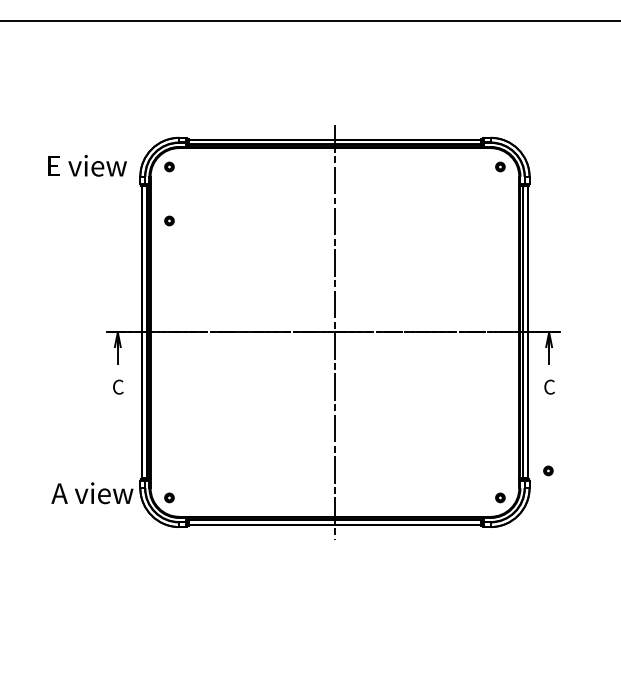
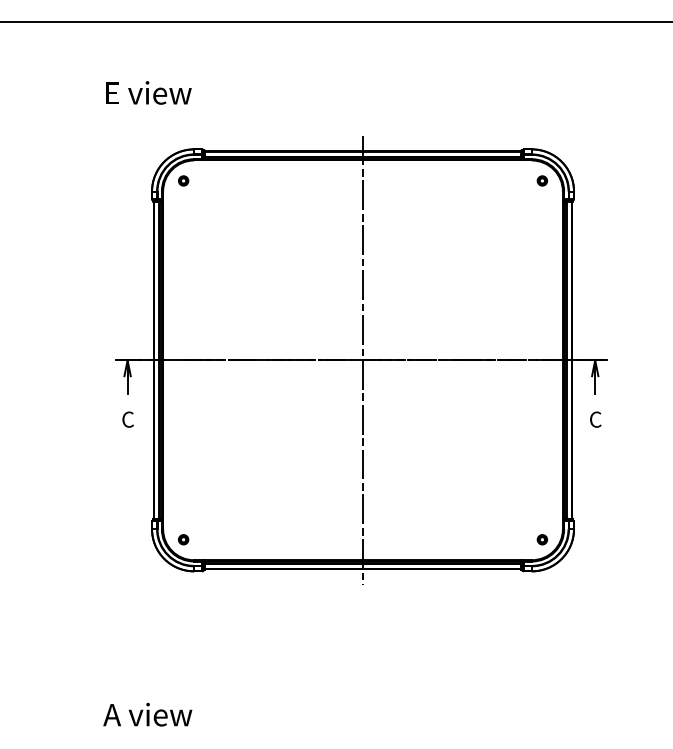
text: (87, 165) -> (148, 92), moved
part: (169, 220) -> (183, 238), removed
part: (548, 470) -> (594, 510), removed
text: (92, 493) -> (147, 714), moved

